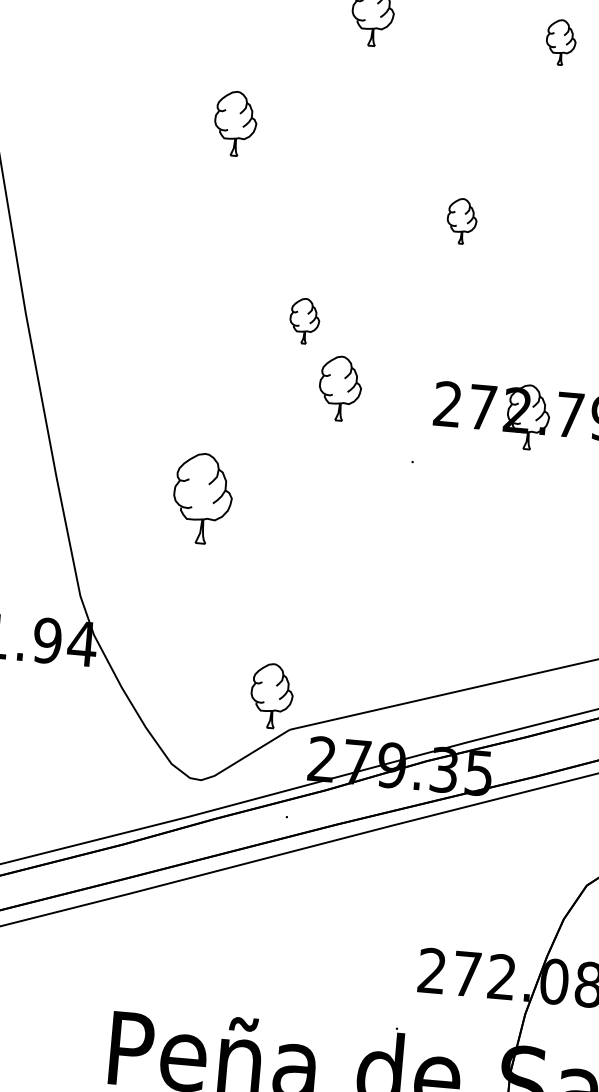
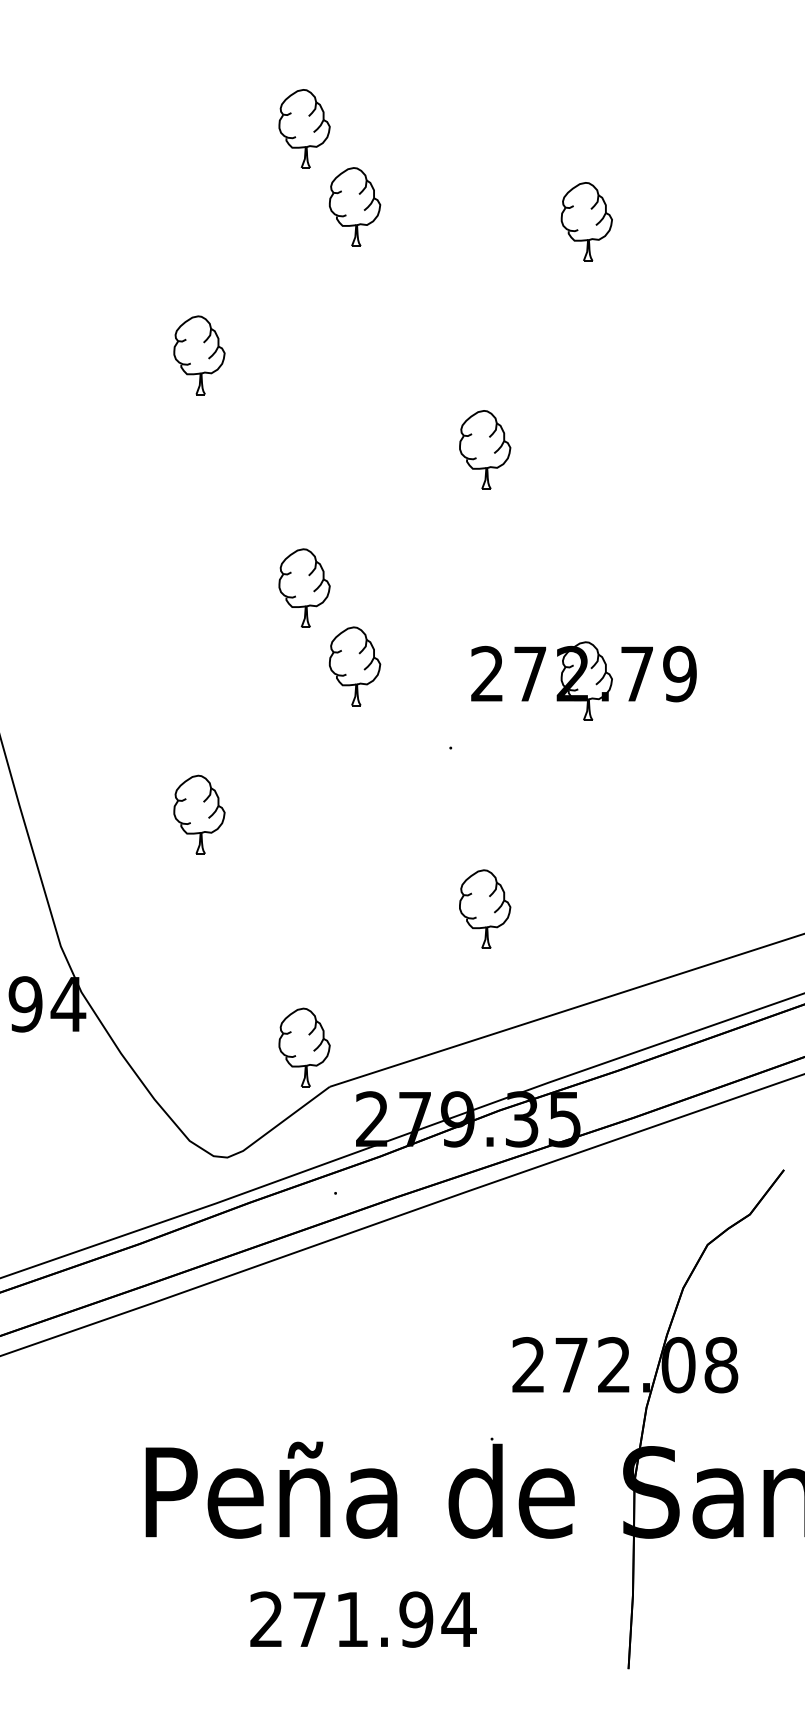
part: (560, 42) -> (586, 221), size x1.43
part: (462, 220) -> (485, 449), size x1.43
part: (304, 320) -> (304, 587), size x1.43
part: (202, 498) -> (199, 814), size x0.71
part: (429, 595) -> (485, 908), added

